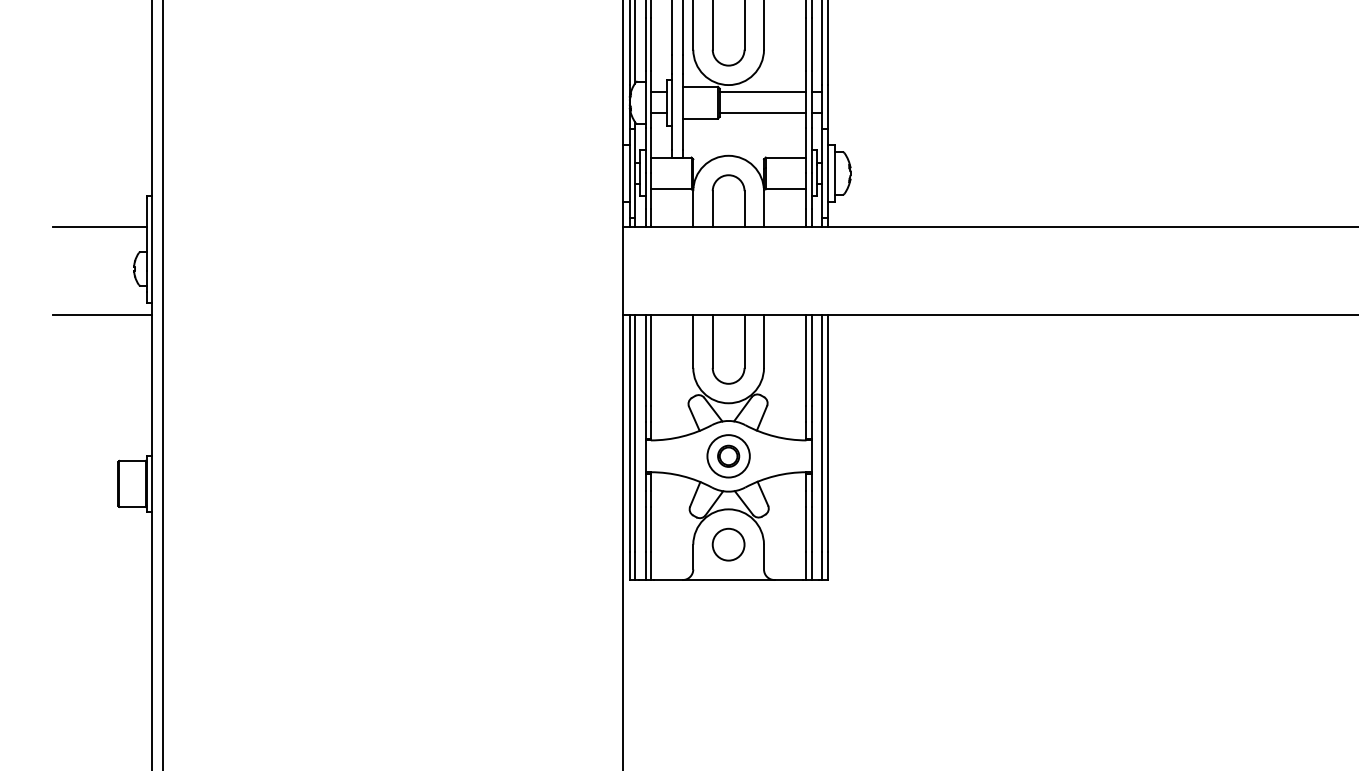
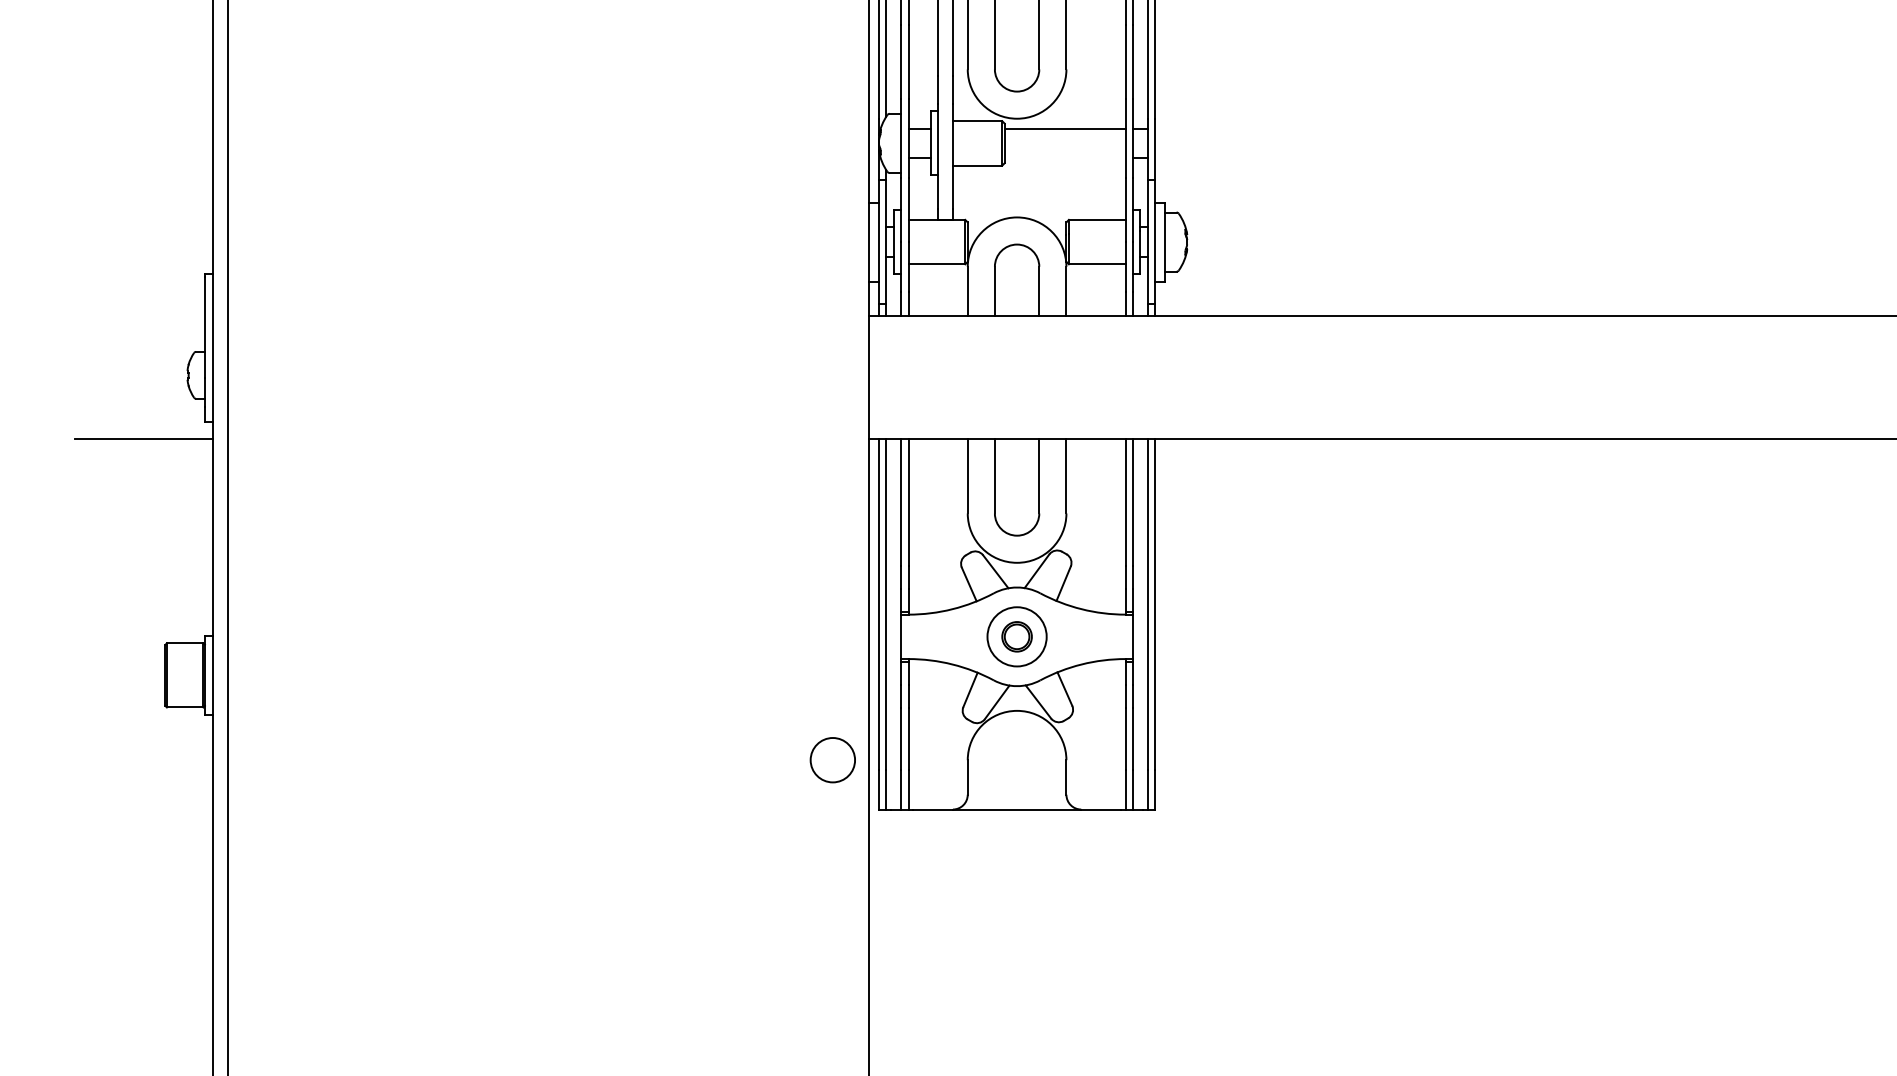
line: (762, 113) -> (1064, 158), removed
line: (100, 226) -> (140, 316), removed
circle: (728, 544) -> (832, 759), moved

